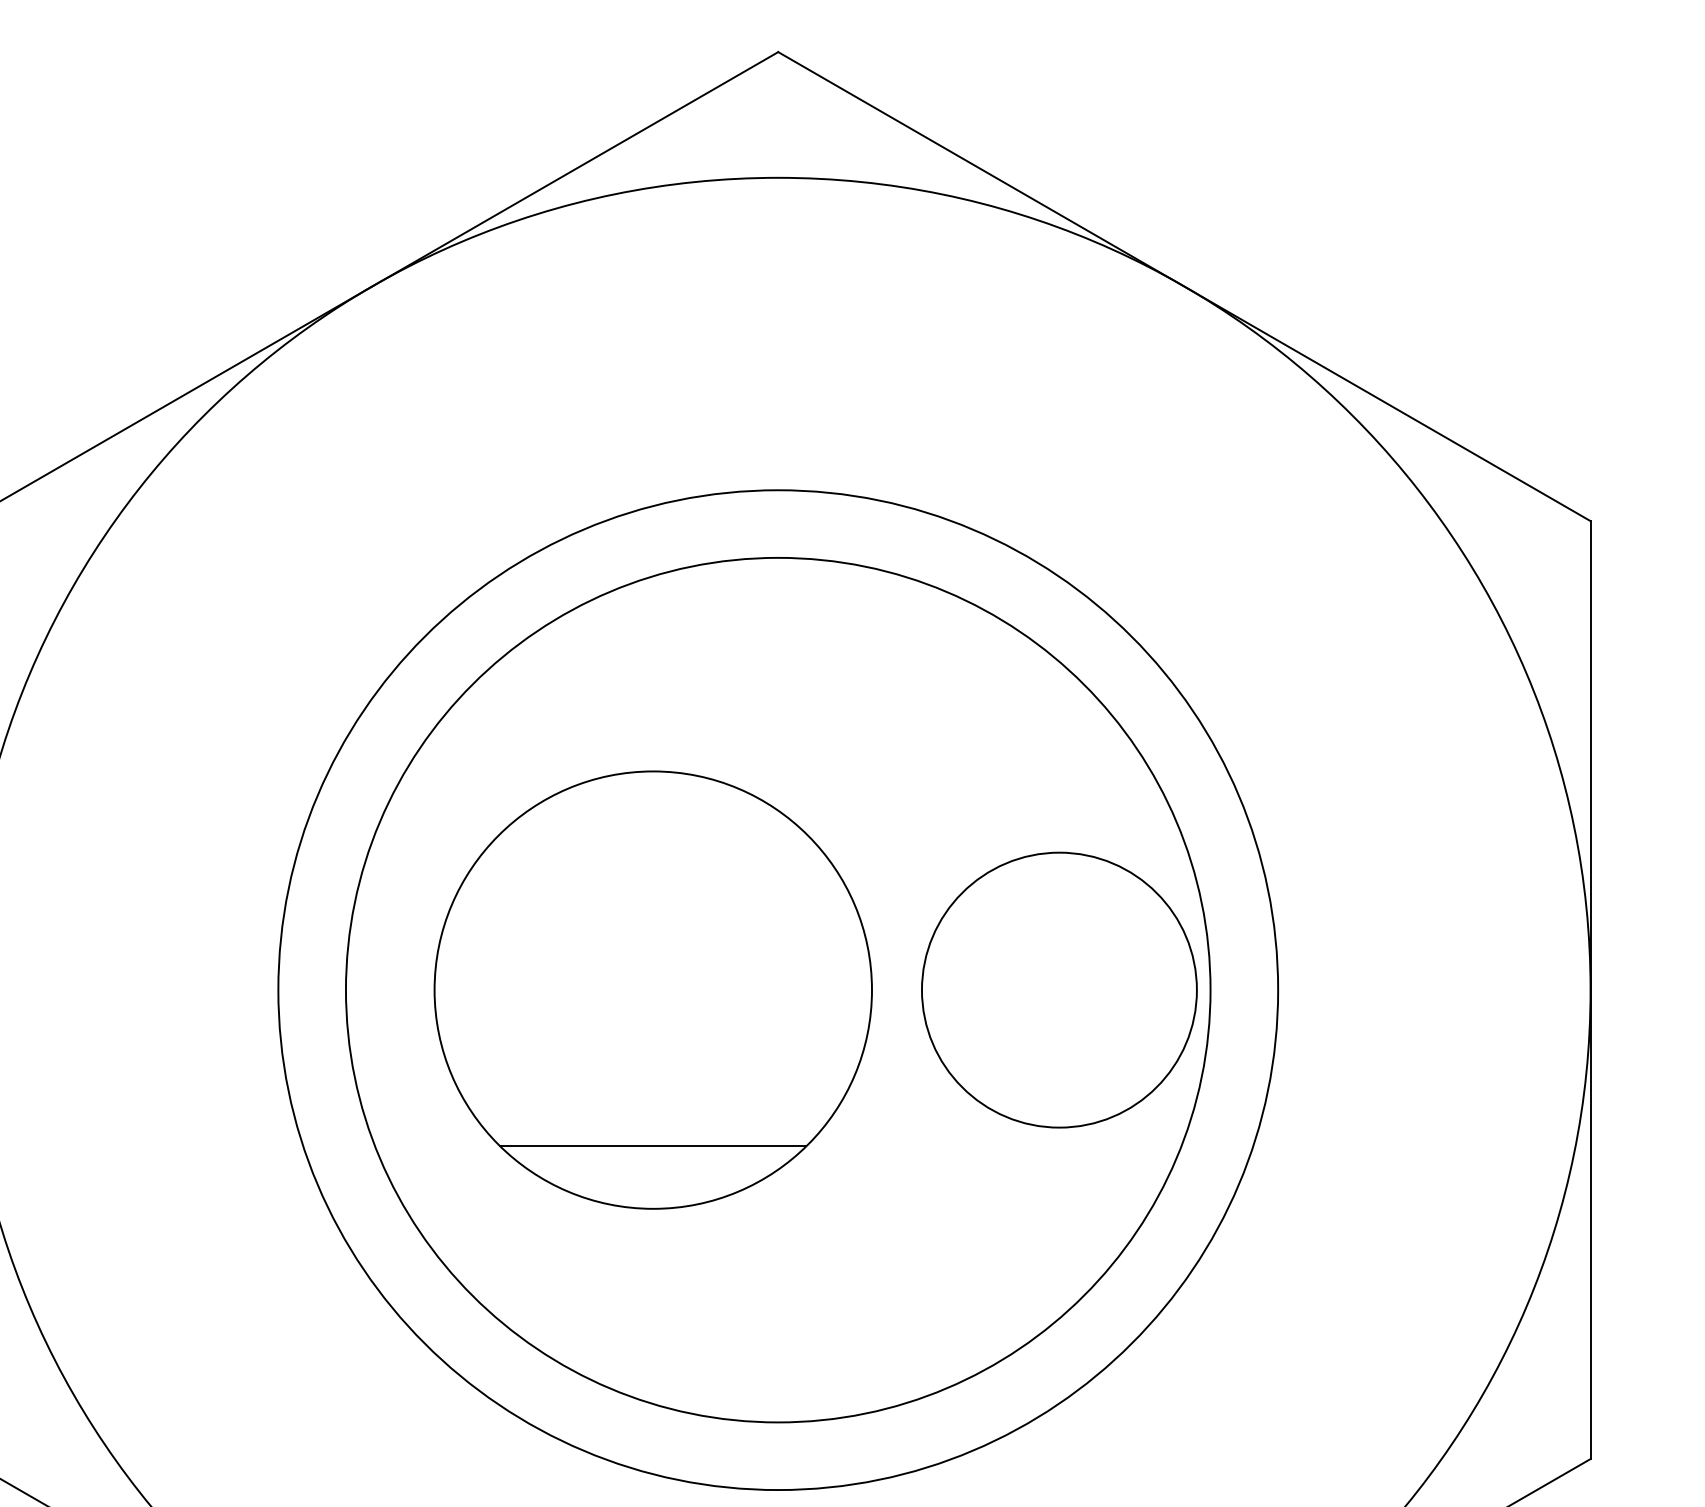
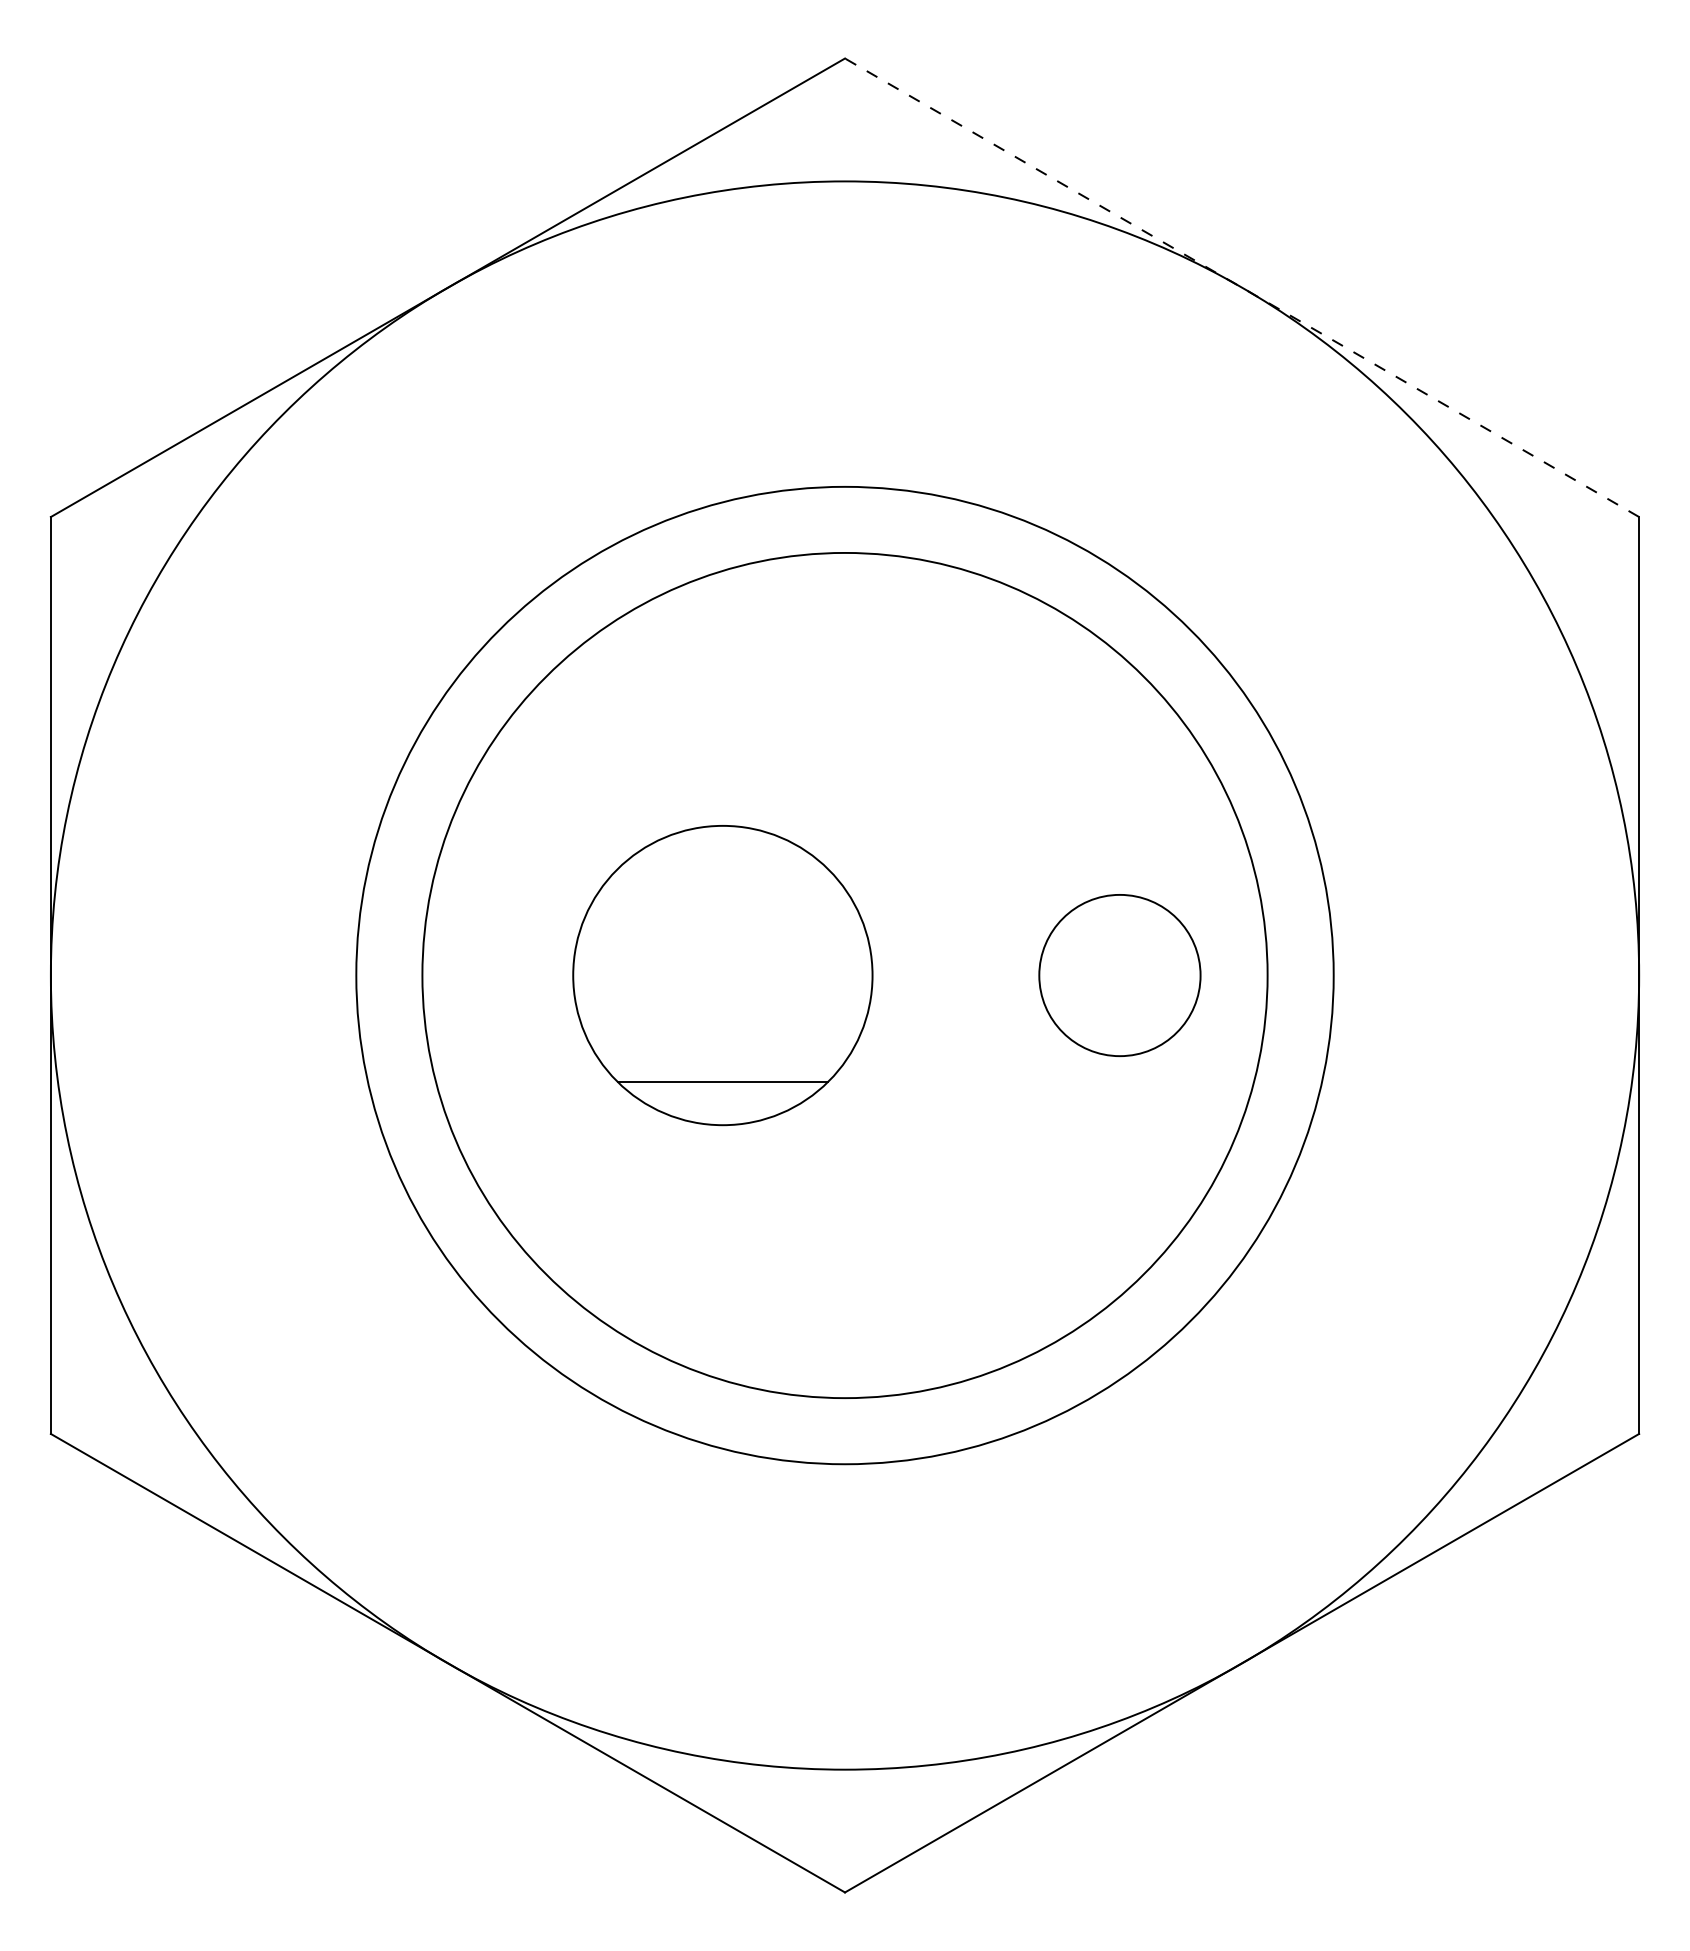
line: (1183, 286) -> (1241, 287), solid -> dashed
part: (652, 990) -> (722, 975), size x0.7
circle: (1059, 990) -> (1119, 975), size x0.6

